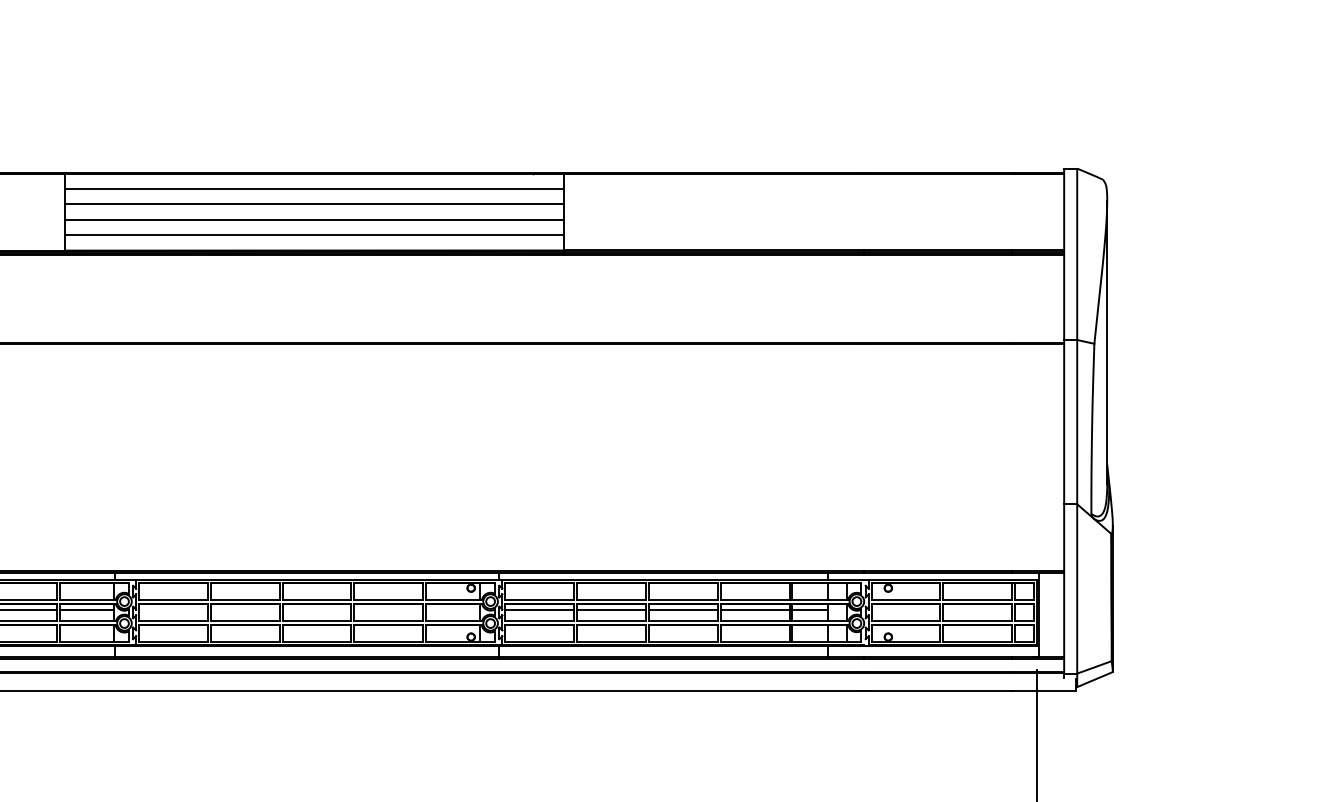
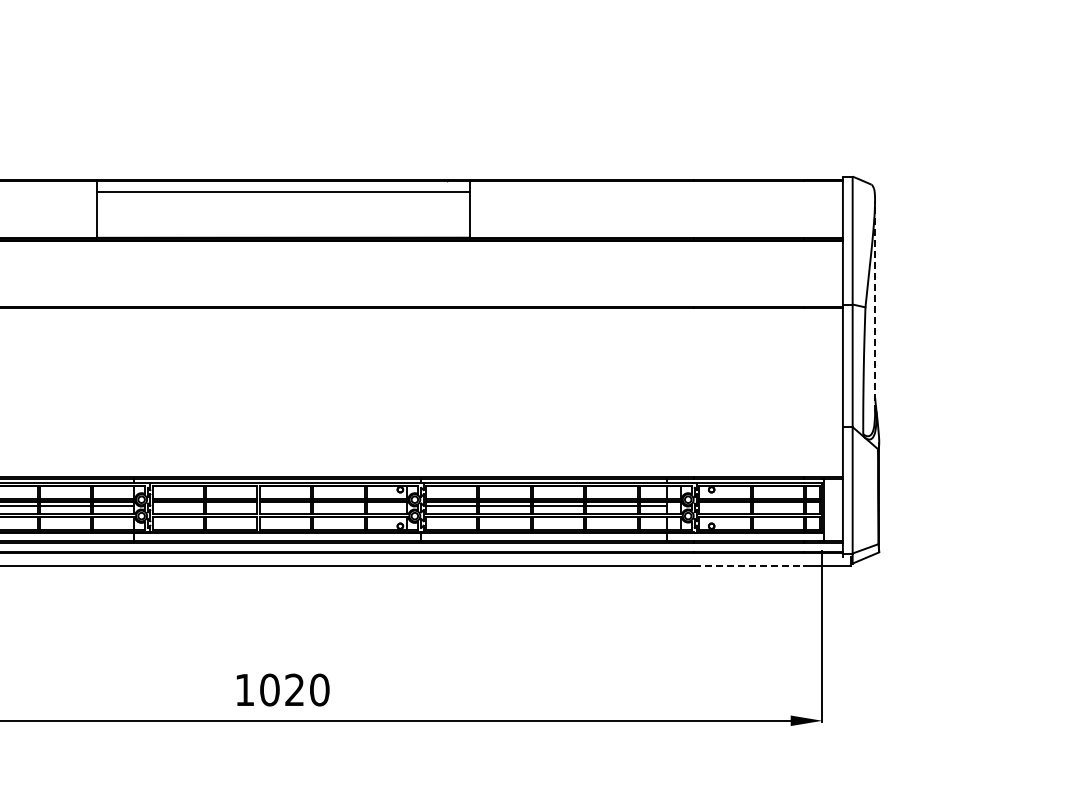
line: (314, 204) -> (283, 203), removed
line: (314, 219) -> (283, 214), removed
line: (314, 235) -> (283, 226), removed
line: (1107, 341) -> (875, 305), solid -> dashed
line: (938, 691) -> (749, 566), solid -> dashed

